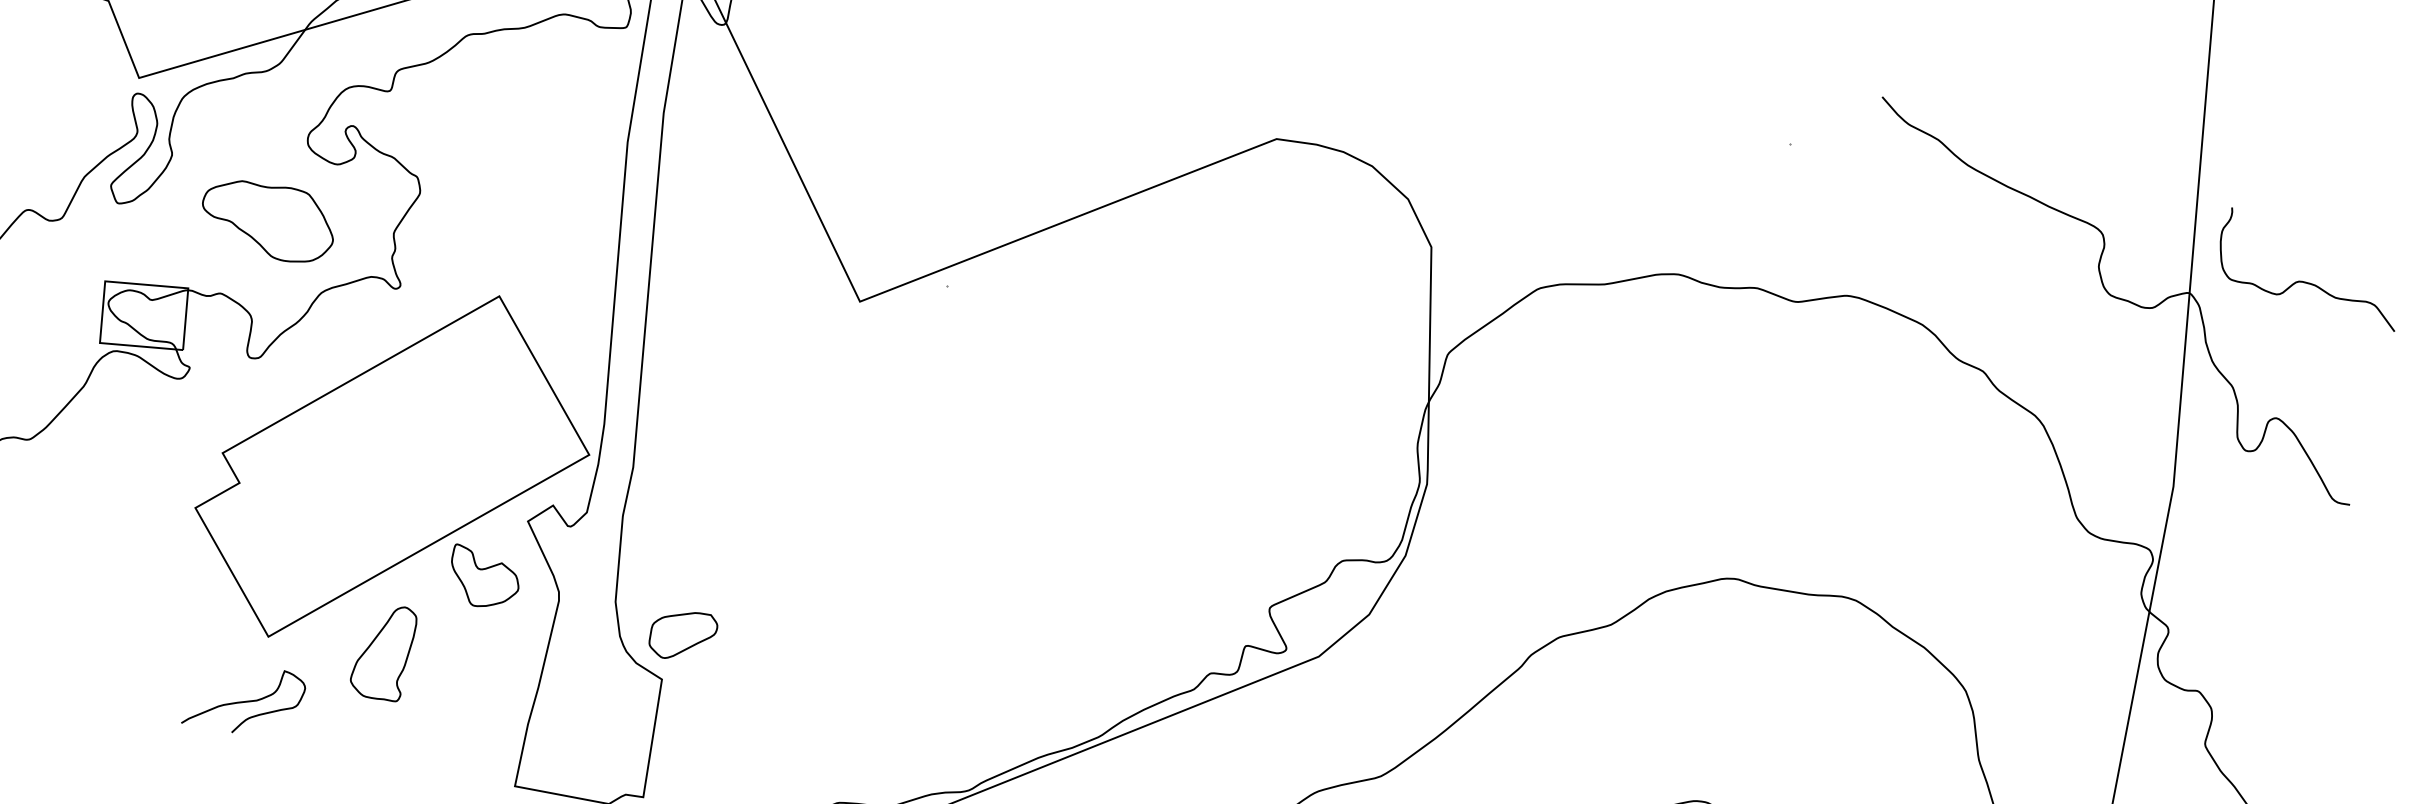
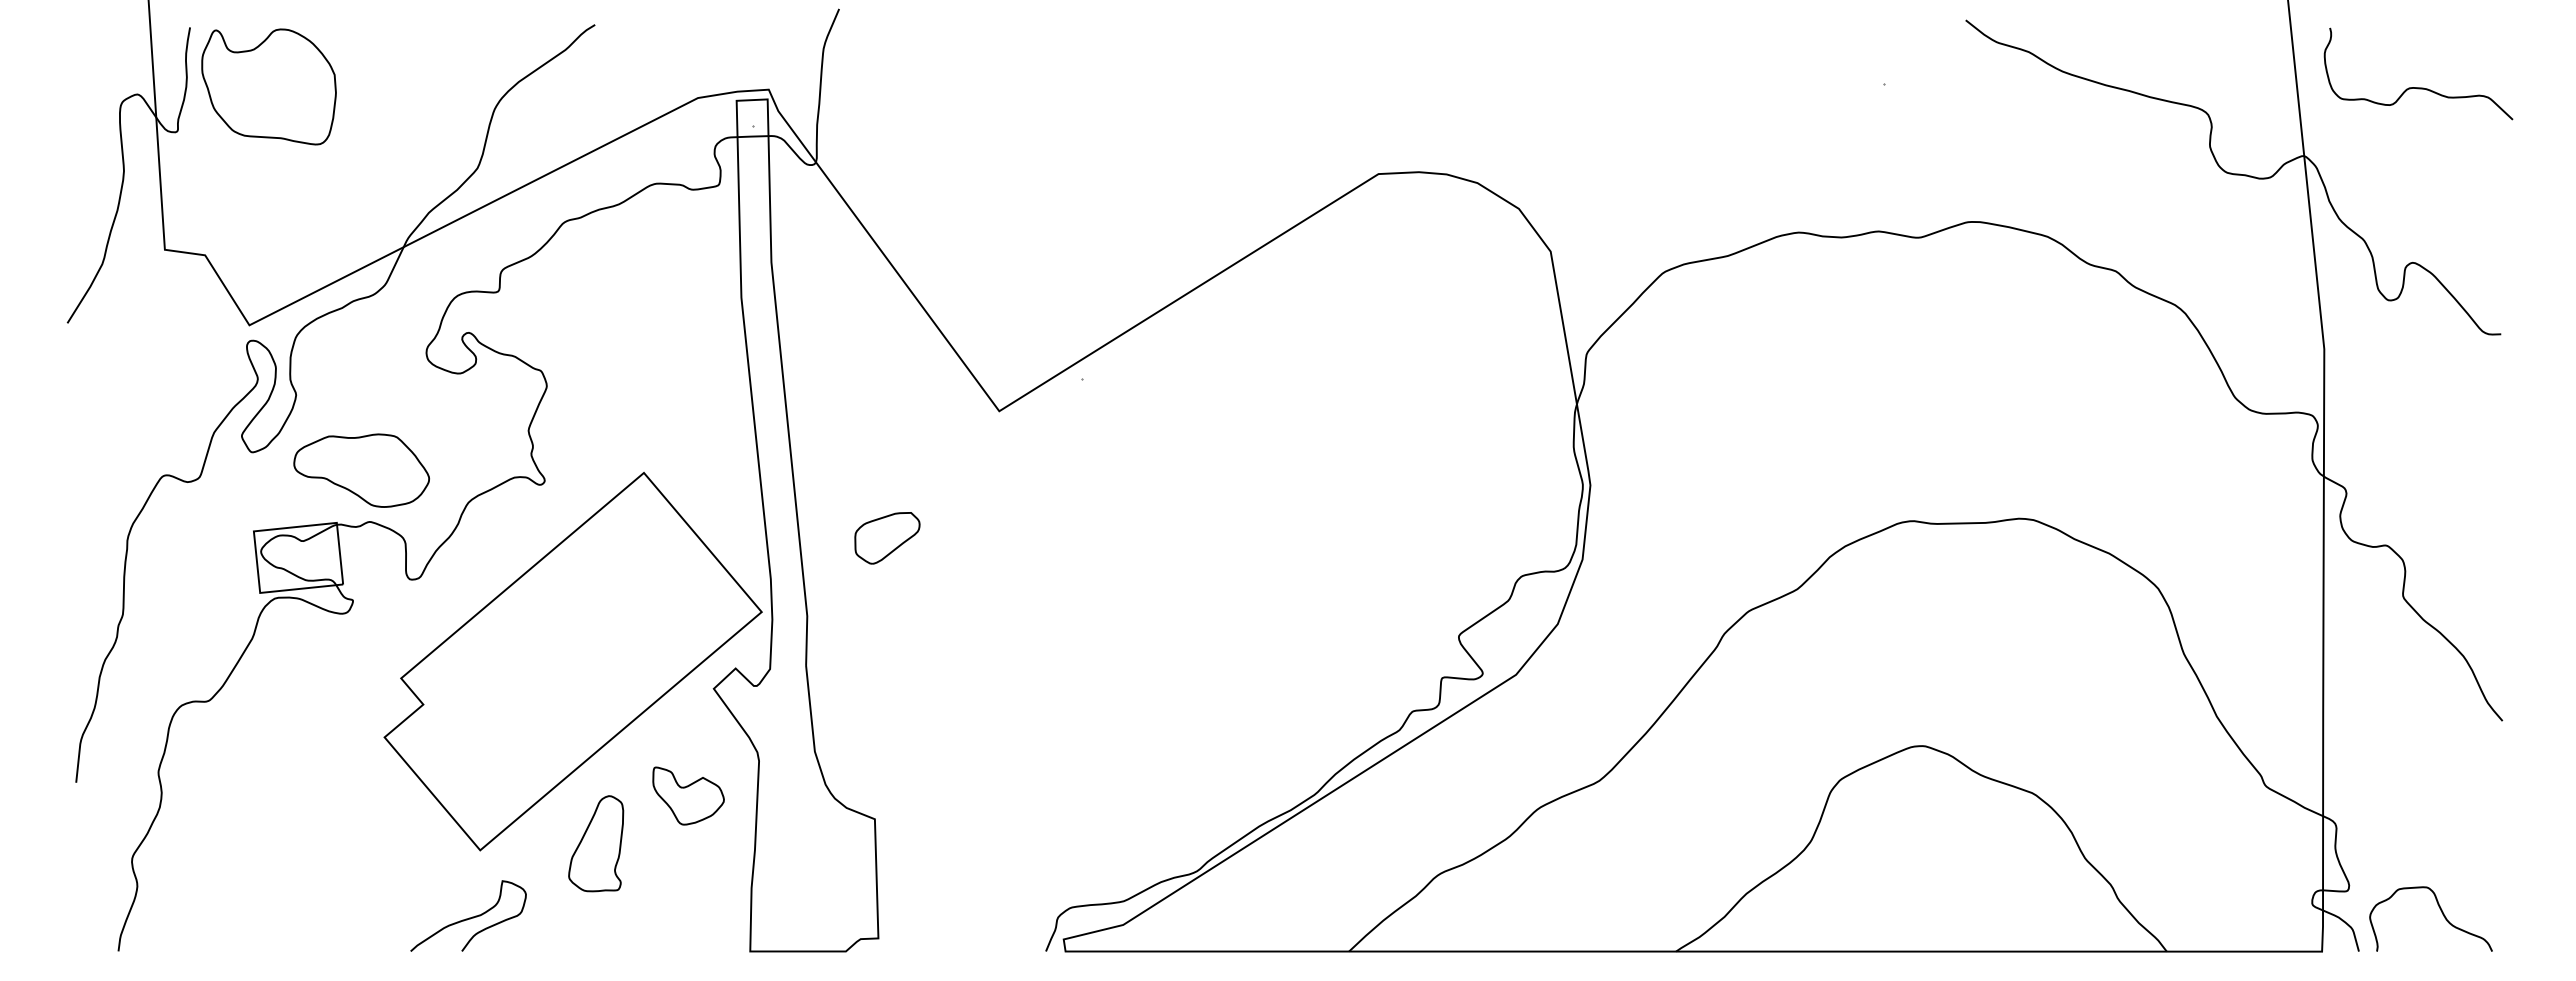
part: (267, 220) -> (361, 470), moved
curve: (2307, 282) -> (2418, 87), moved
part: (484, 577) -> (688, 795), moved
part: (683, 635) -> (887, 538), moved

